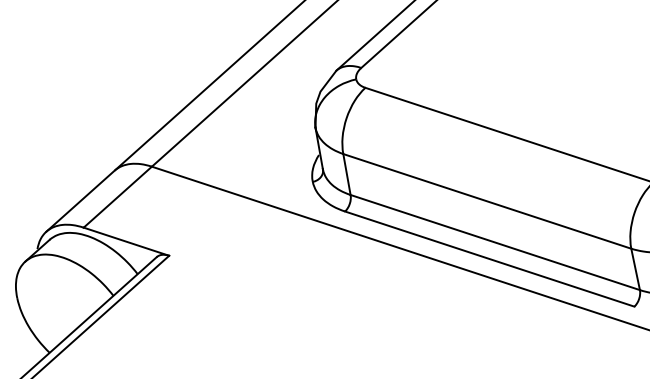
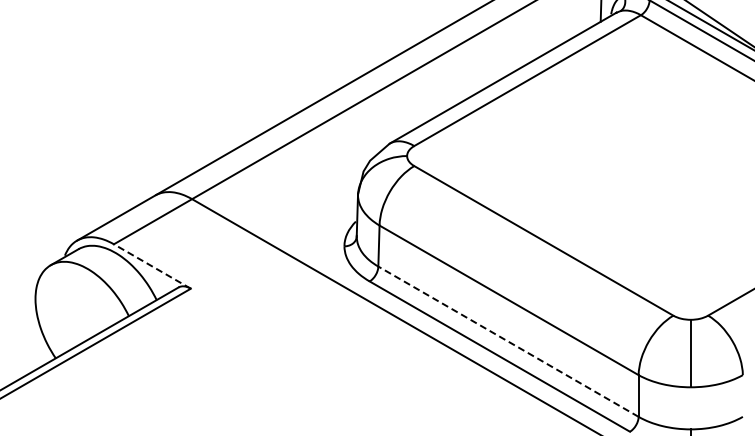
line: (125, 241) -> (151, 266), solid -> dashed
line: (495, 242) -> (508, 341), solid -> dashed

